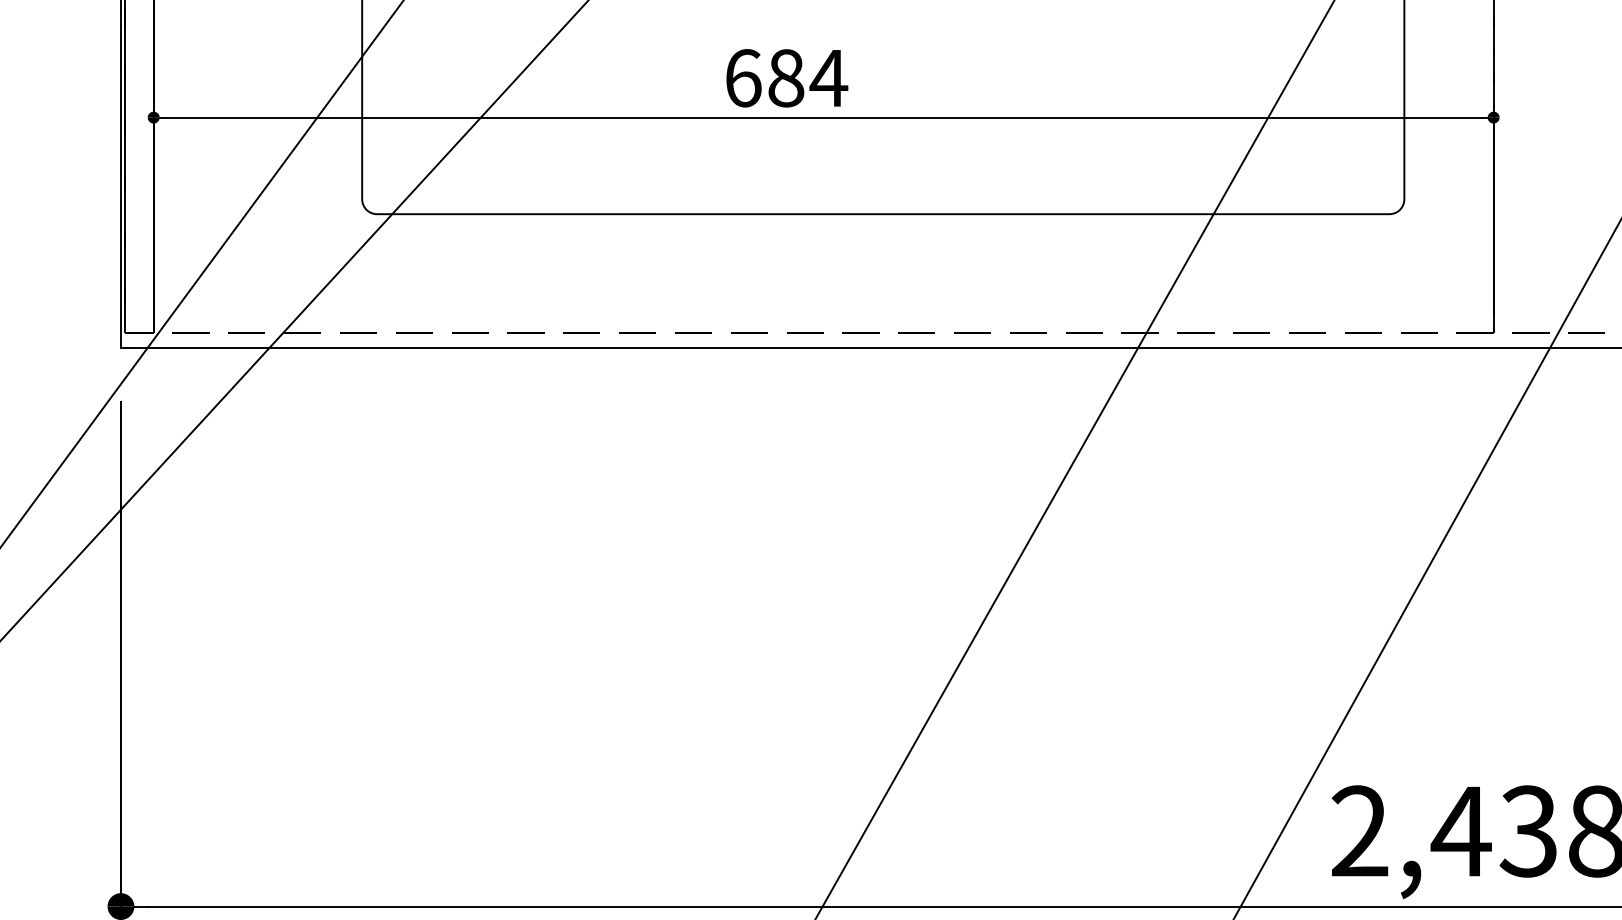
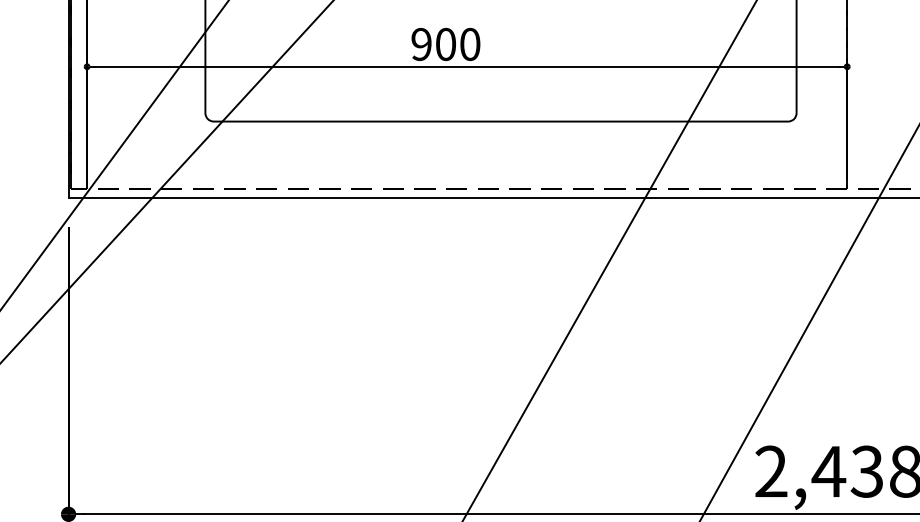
text: (787, 78) -> (446, 44), 684 -> 900

